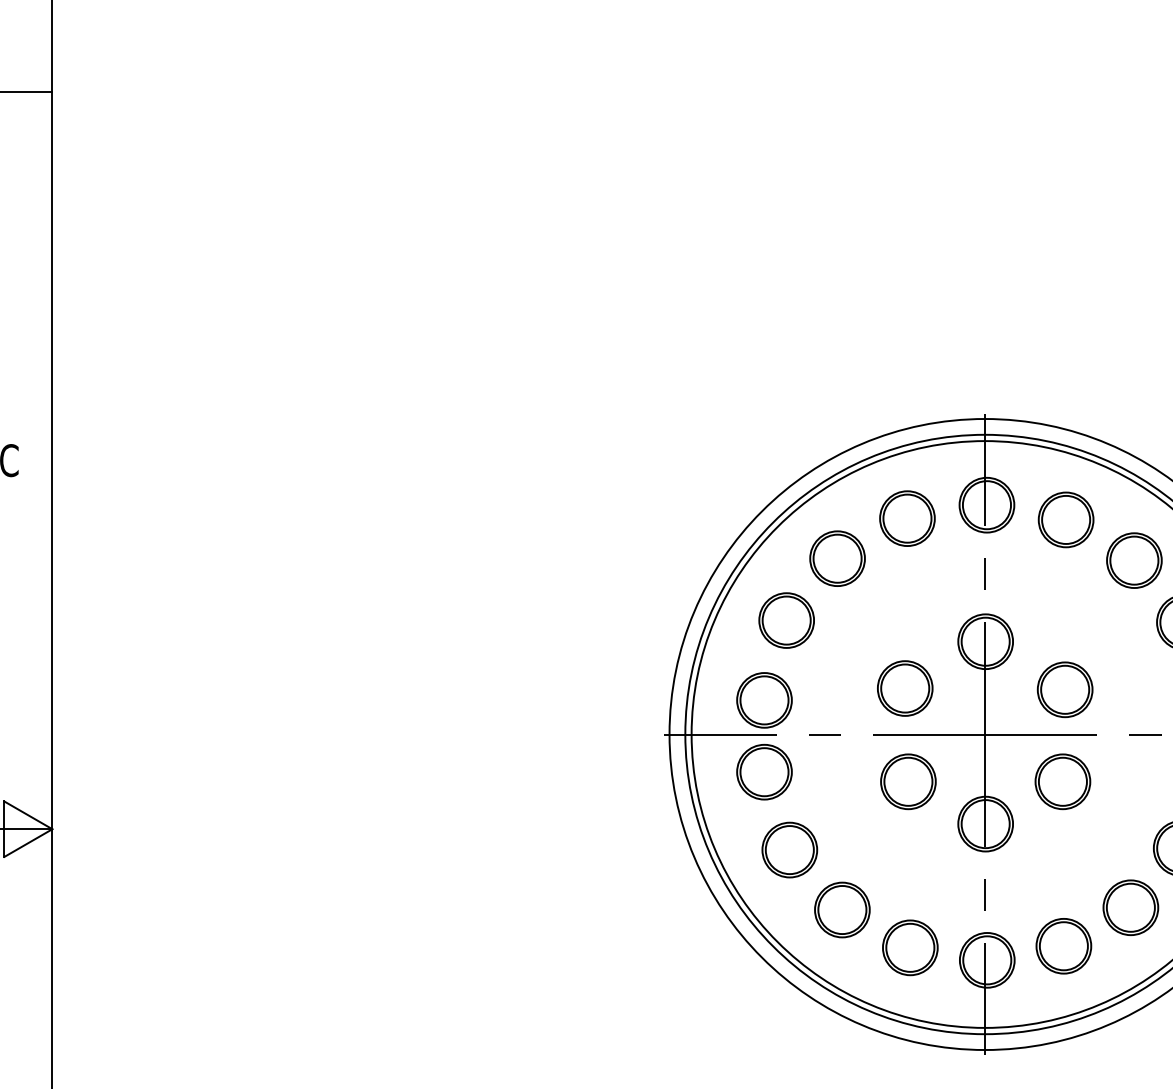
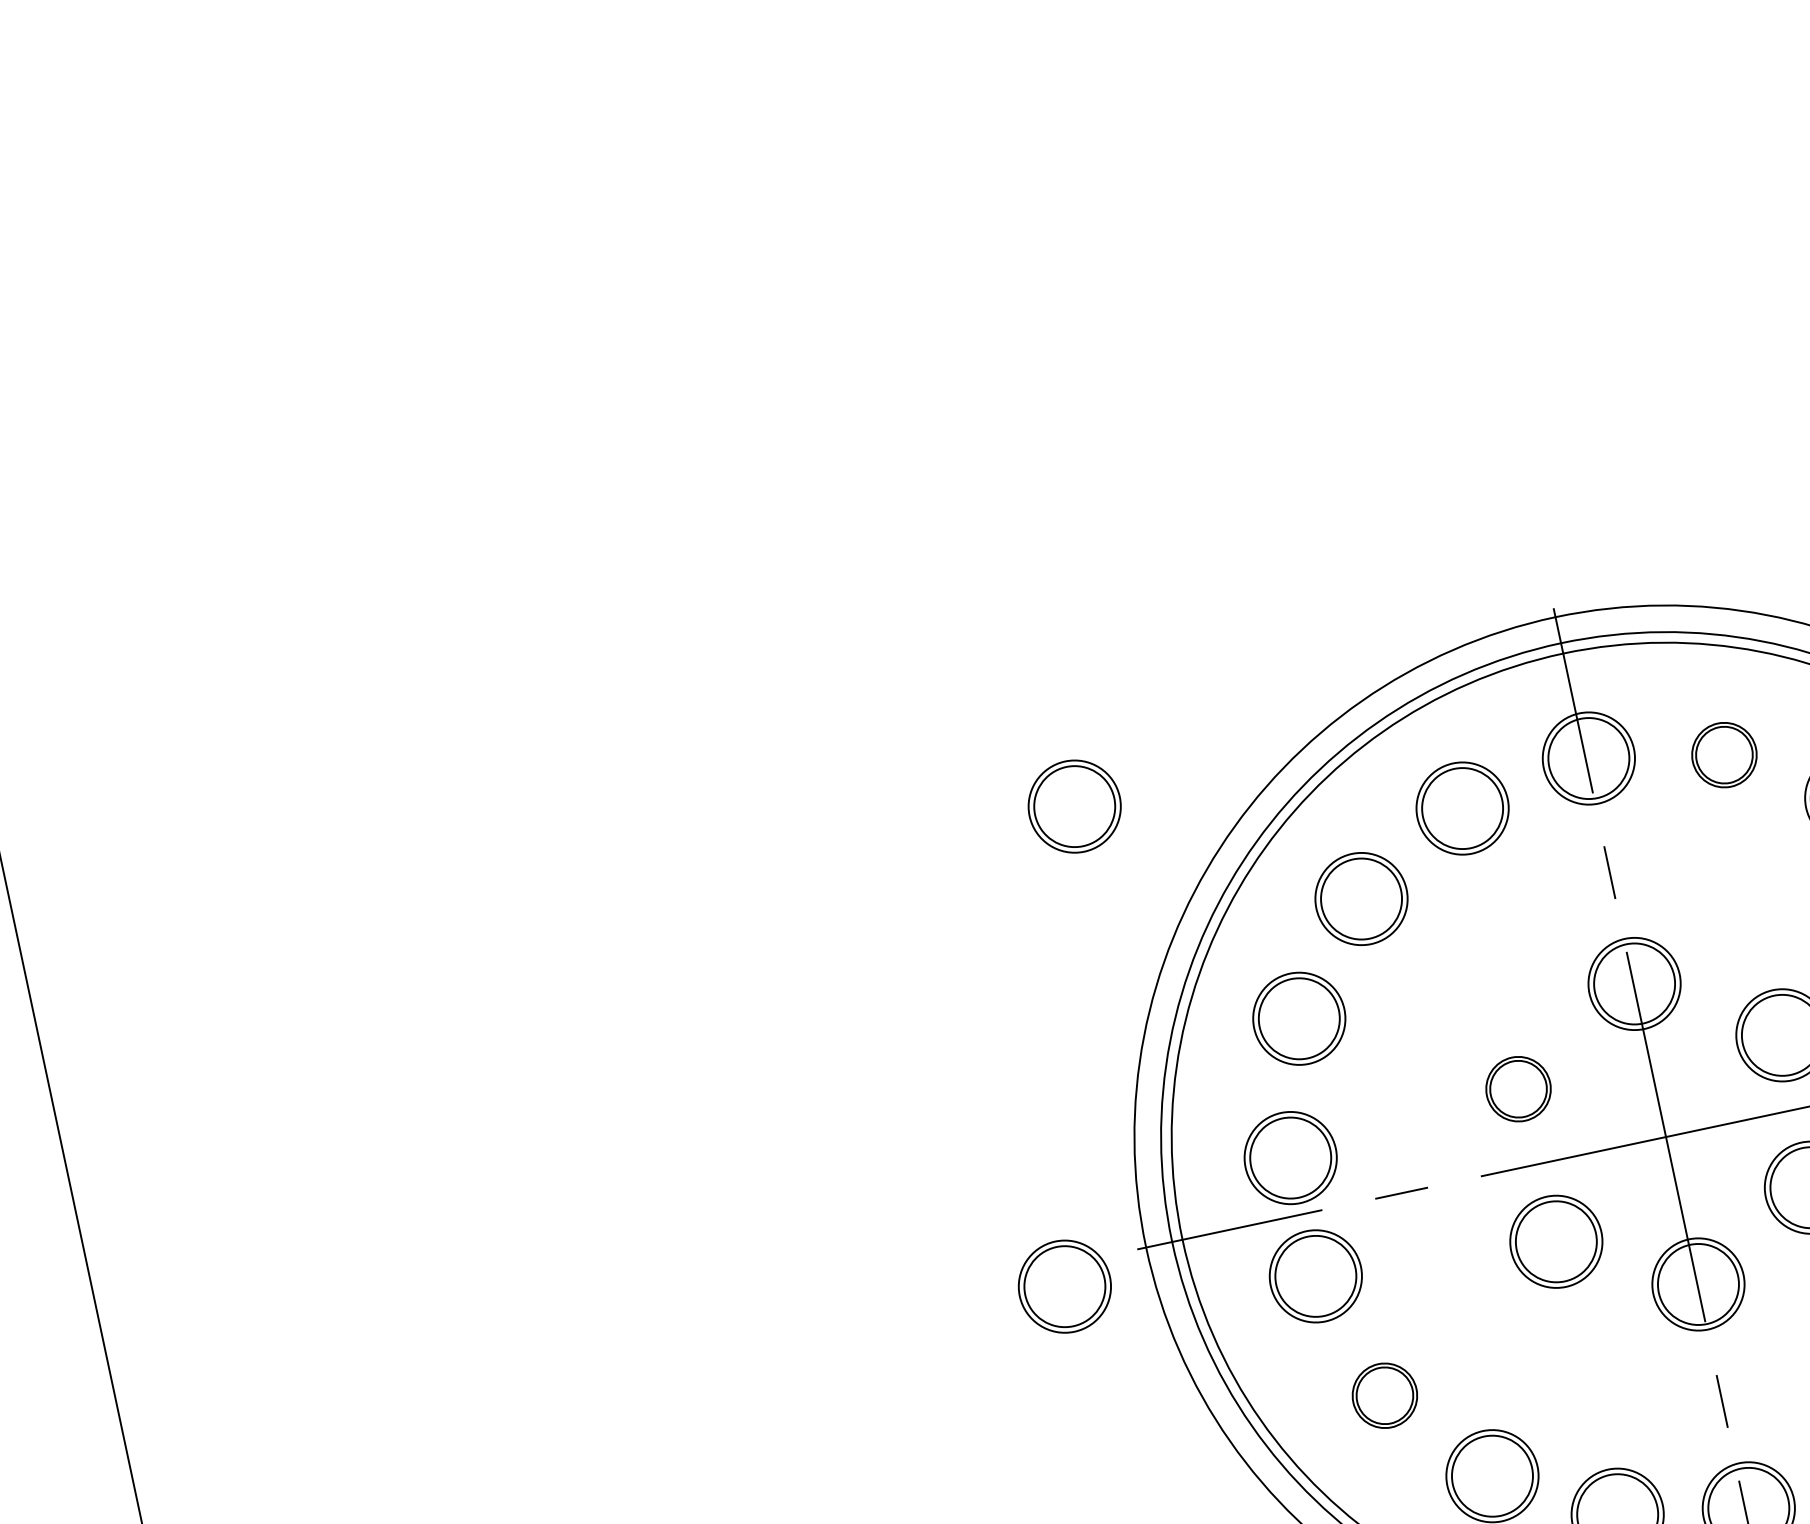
part: (682, 469) -> (1074, 806), added
part: (1065, 519) -> (1723, 754), size x0.7
part: (905, 688) -> (1518, 1089), size x0.7
part: (617, 746) -> (1064, 1285), added
part: (789, 849) -> (1384, 1394), size x0.7

